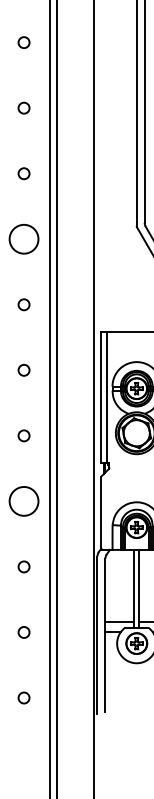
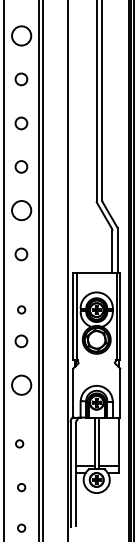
circle: (23, 42) -> (21, 79), size x1.6
circle: (23, 107) -> (21, 122), size x1.6
circle: (23, 173) -> (21, 166), size x1.6
circle: (23, 303) -> (21, 253), size x1.6
circle: (23, 369) -> (21, 309), moved
circle: (23, 435) -> (21, 341), size x1.6
circle: (23, 566) -> (19, 443), moved
circle: (23, 632) -> (21, 487), moved
circle: (23, 696) -> (21, 527), moved

